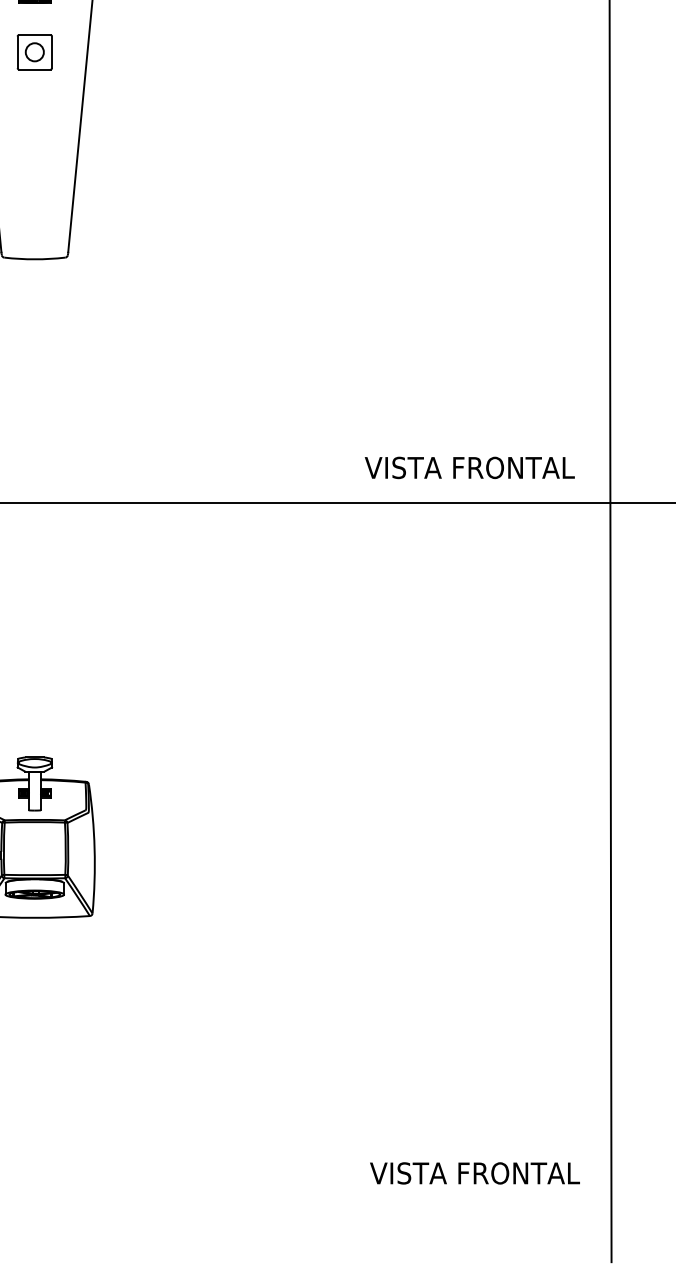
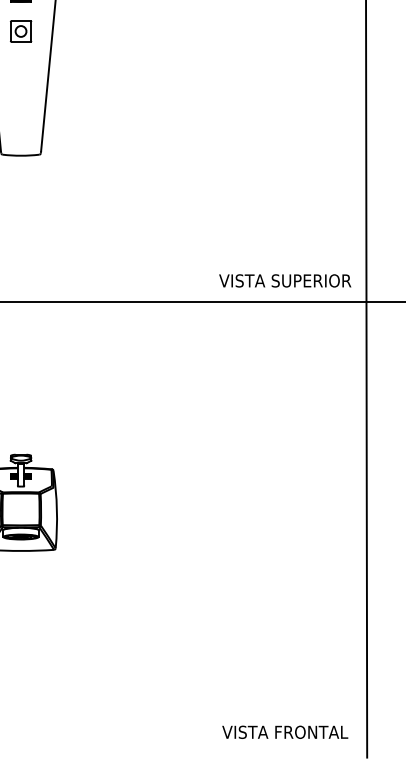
text: (518, 467) -> (311, 280), VISTA FRONTAL -> VISTA SUPERIOR
text: (475, 1172) -> (285, 731), moved

